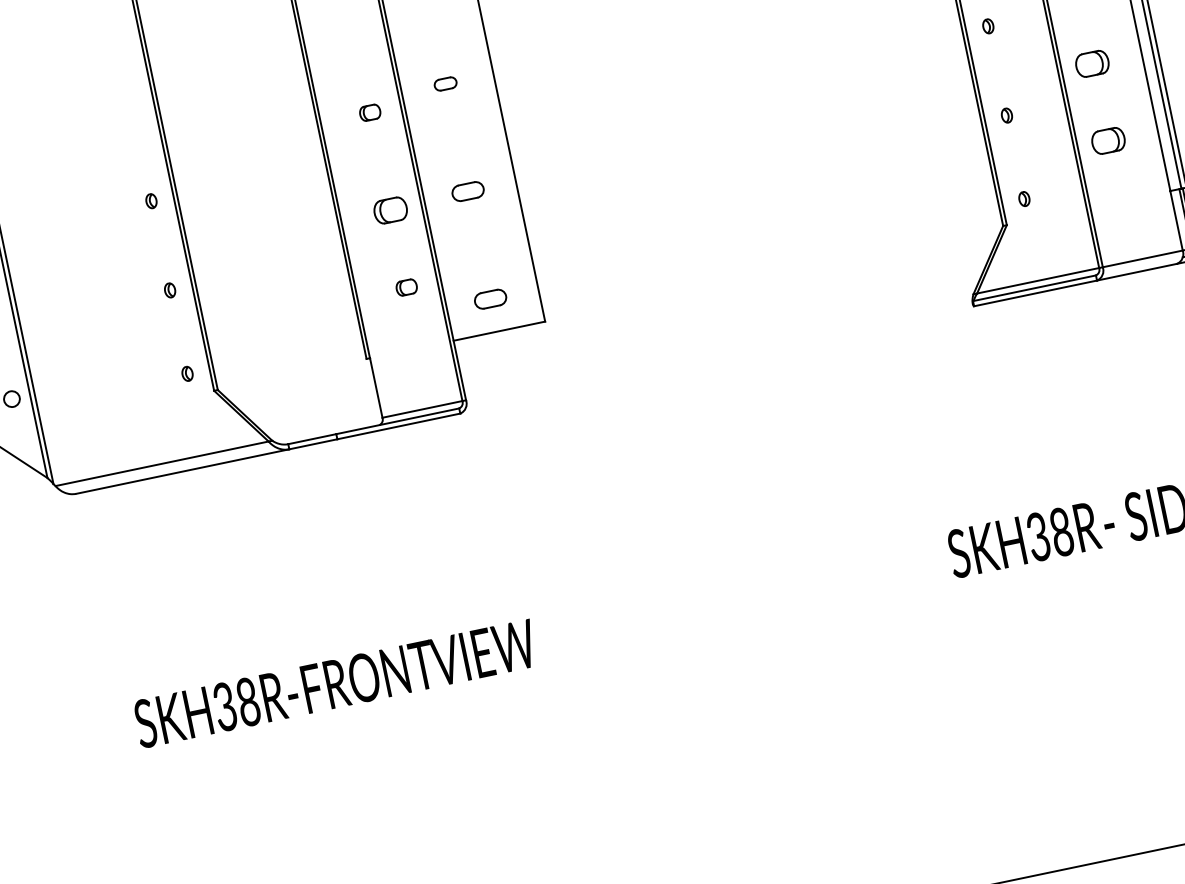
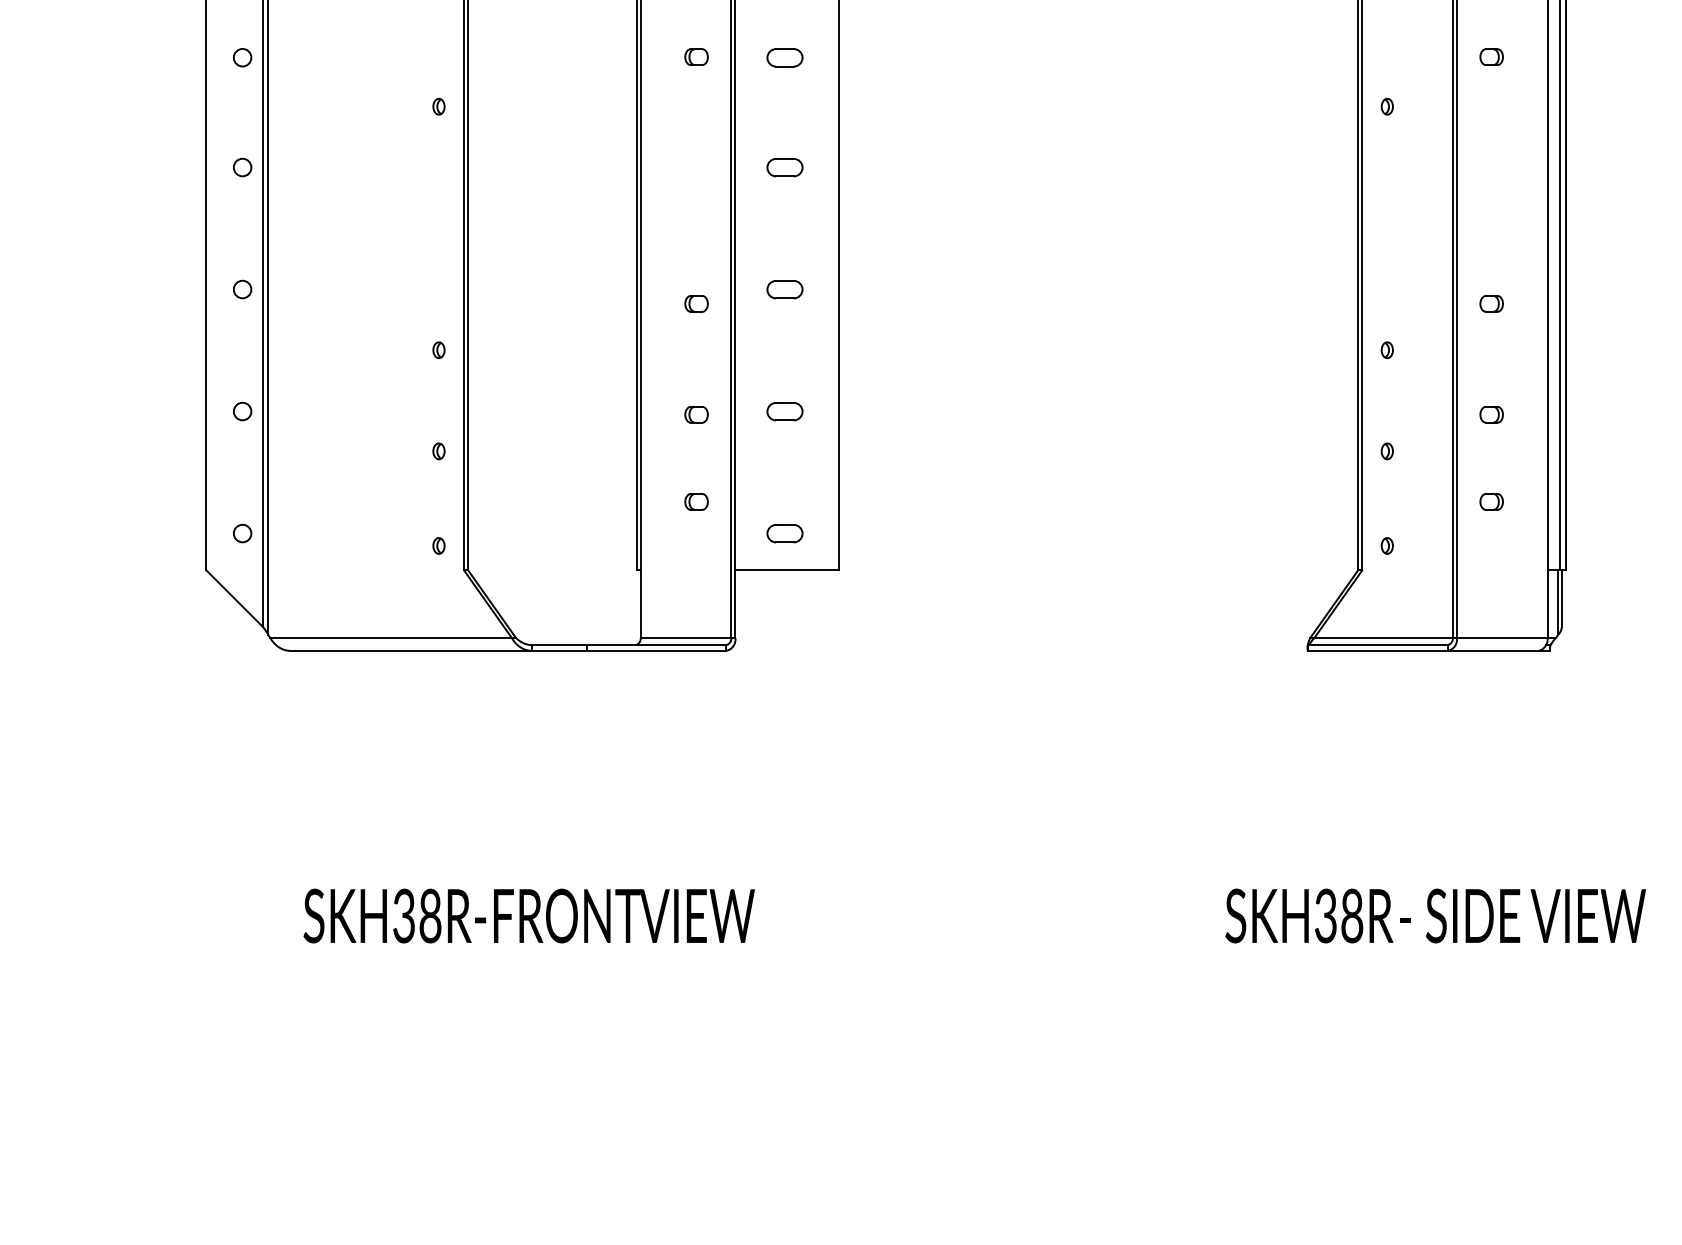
part: (1092, 63) -> (1491, 414), size x0.62
part: (445, 83) -> (784, 289), size x1.43
part: (1108, 140) -> (1491, 501), size x0.62
part: (390, 210) -> (696, 414), size x0.62

